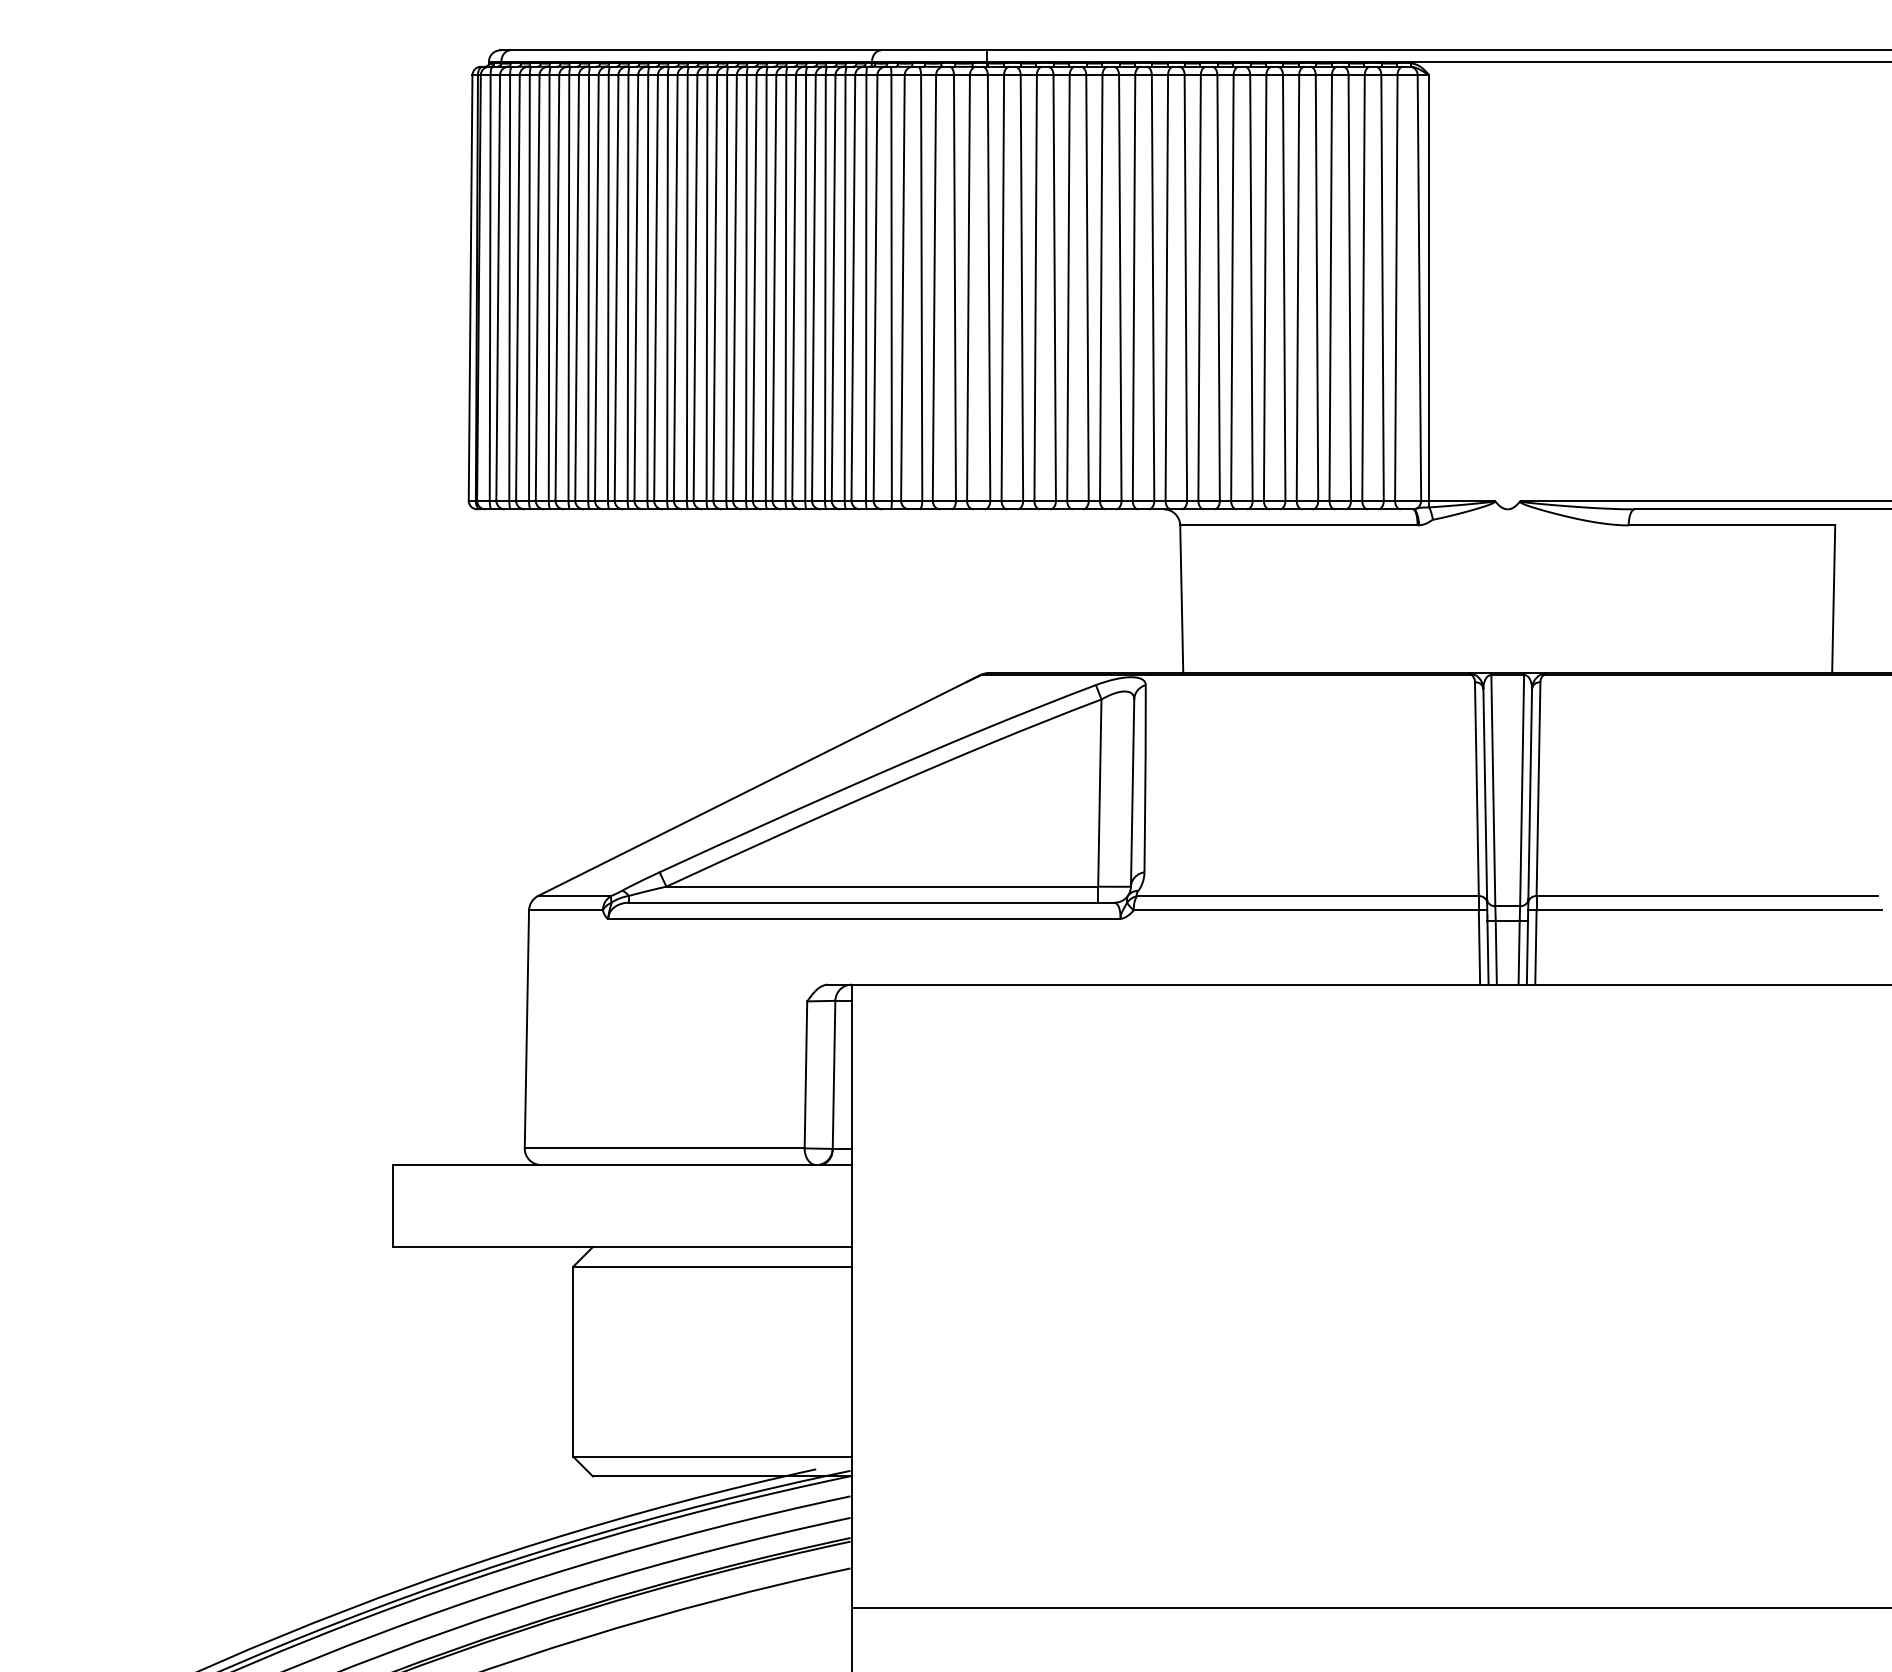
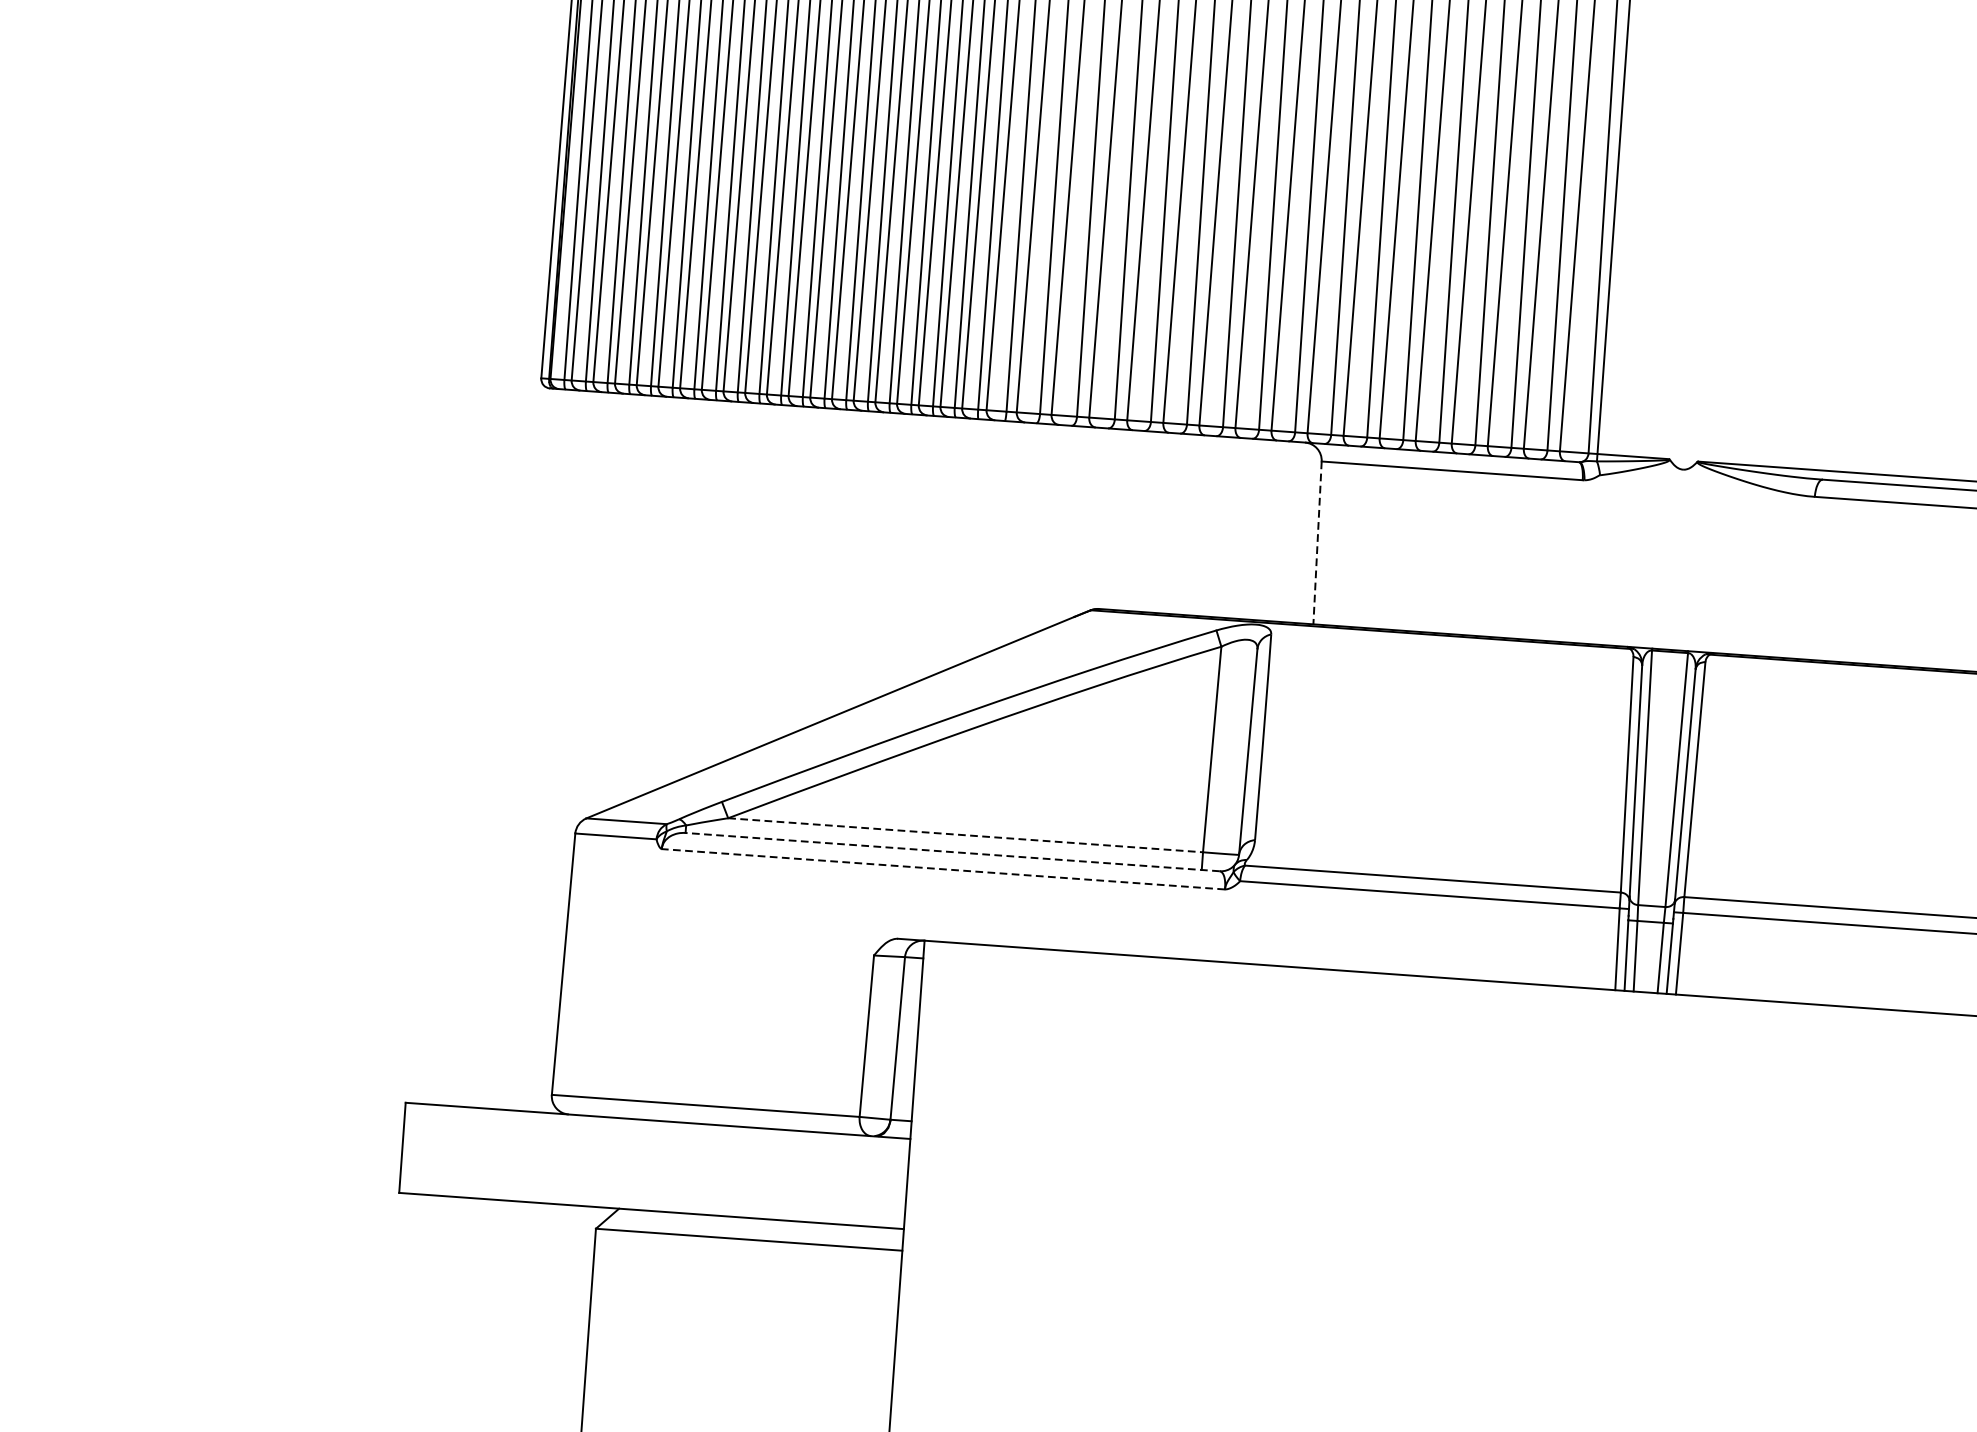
line: (1181, 599) -> (1317, 543), solid -> dashed
line: (882, 886) -> (965, 835), solid -> dashed
line: (871, 902) -> (952, 851), solid -> dashed
line: (863, 918) -> (942, 868), solid -> dashed

